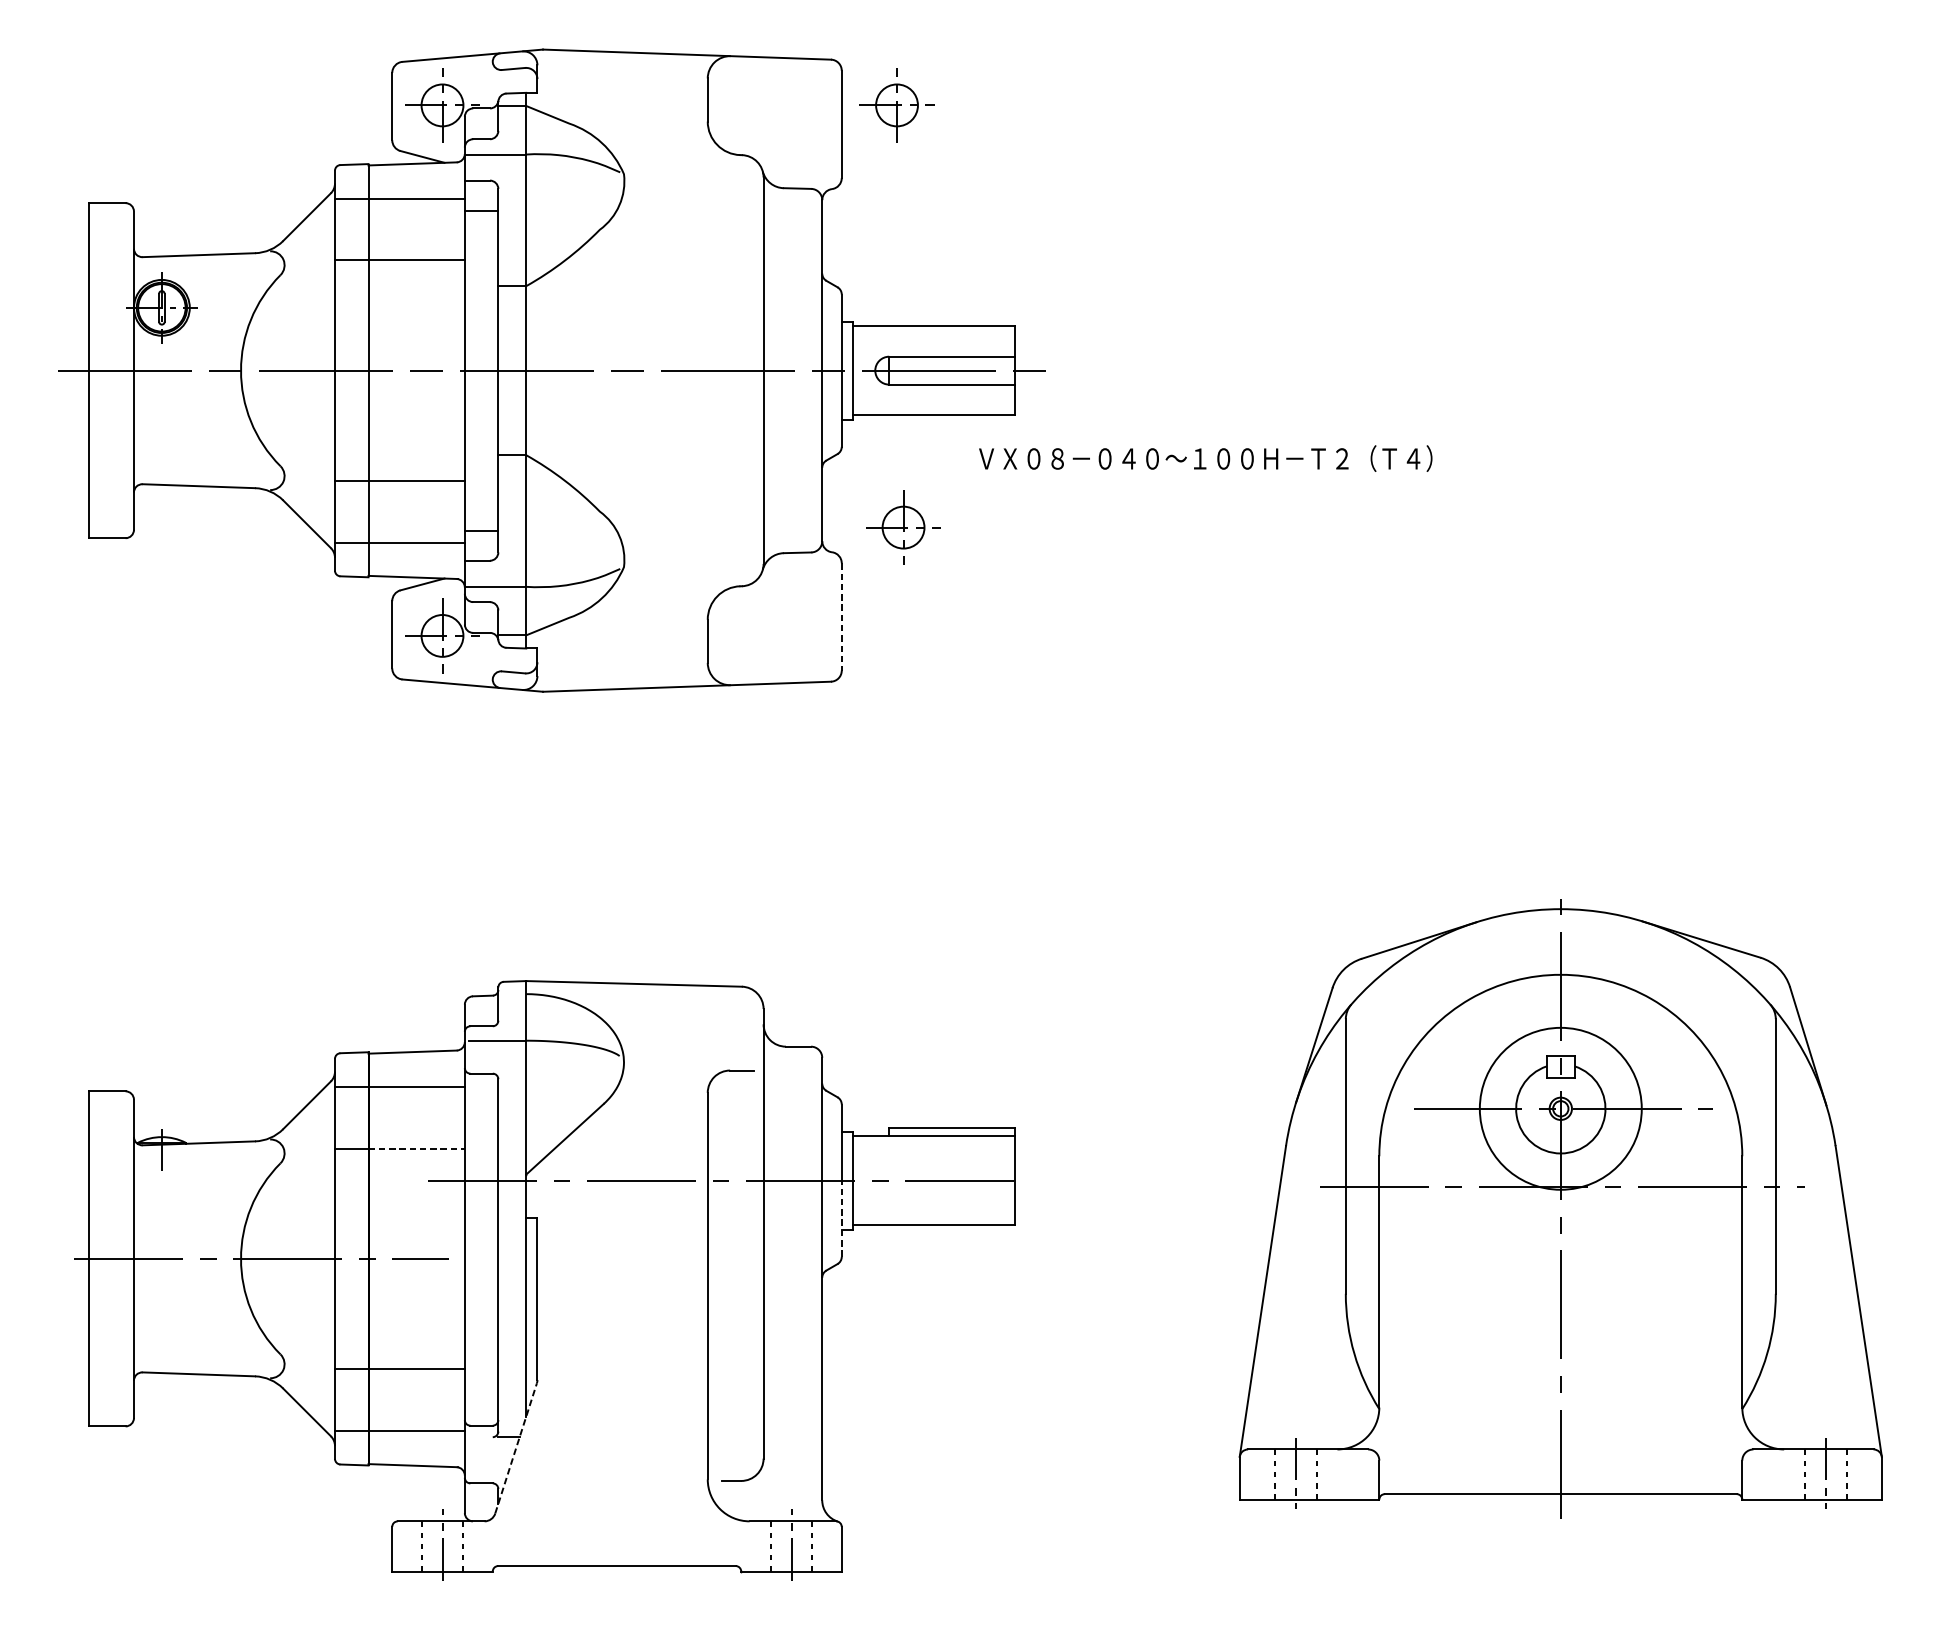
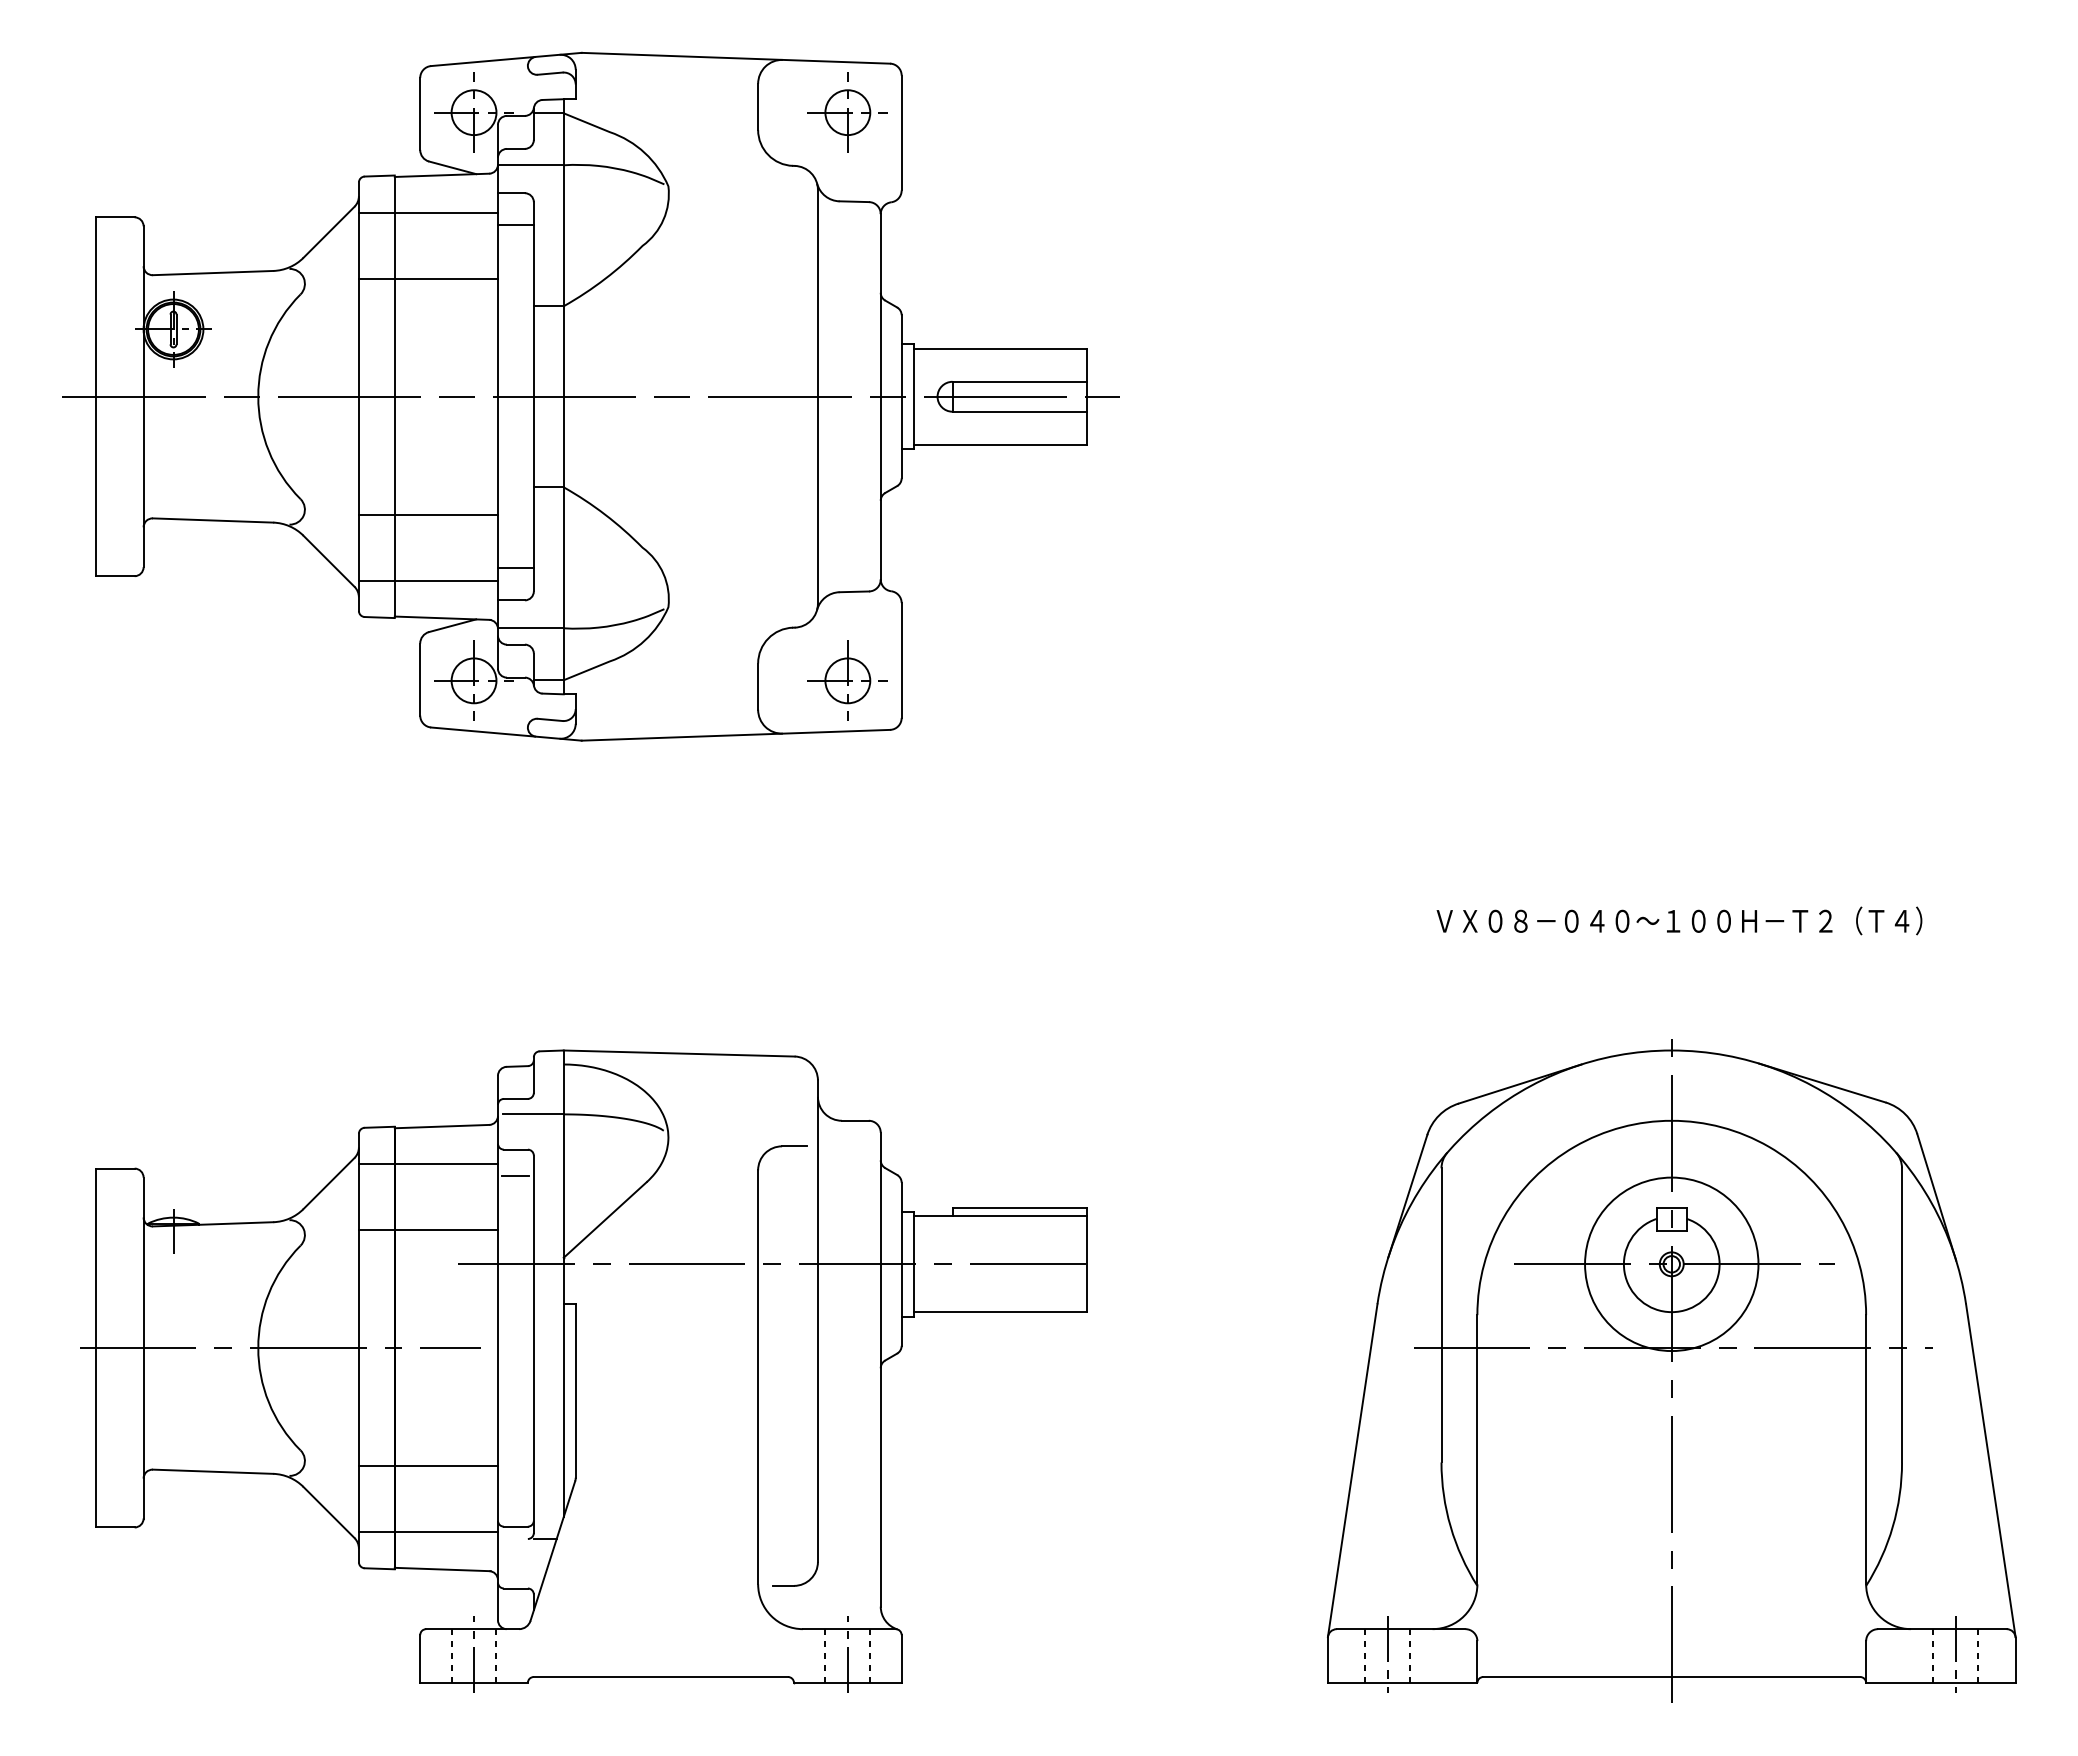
part: (896, 105) -> (847, 112), moved
text: (1205, 458) -> (1679, 920), moved
part: (903, 527) -> (847, 680), moved
line: (841, 617) -> (901, 661), dashed -> solid
line: (481, 1098) -> (515, 1176), added
line: (416, 1148) -> (446, 1229), dashed -> solid
part: (1560, 1207) -> (1671, 1370), moved
line: (841, 1219) -> (901, 1305), dashed -> solid
line: (516, 1447) -> (553, 1550), dashed -> solid

